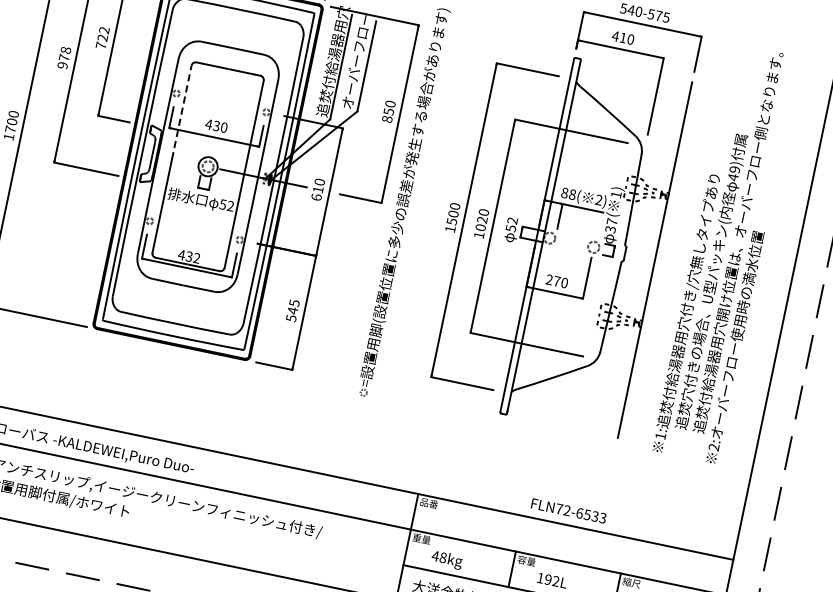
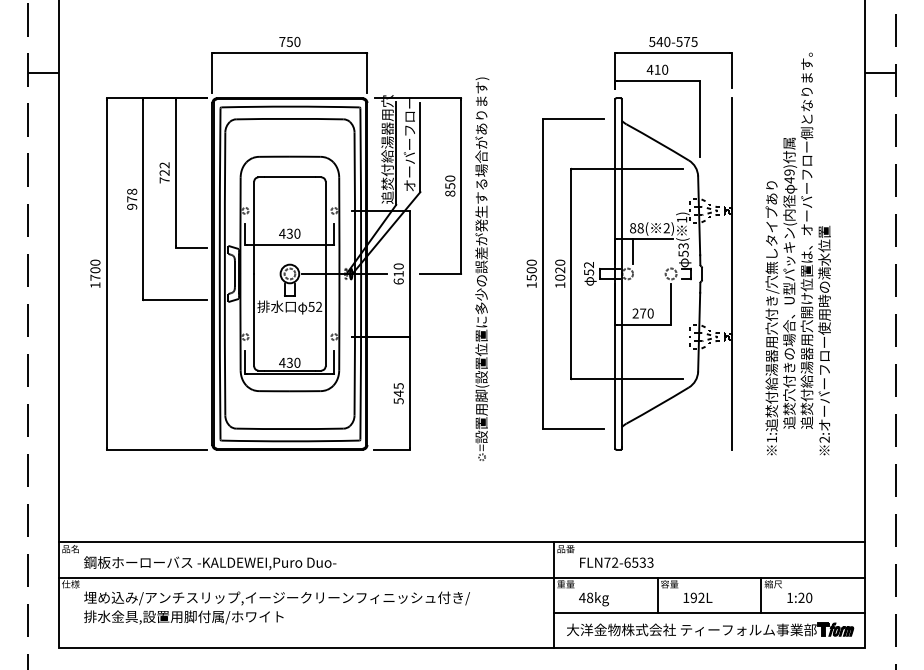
line: (182, 112) -> (254, 227), dashed -> solid
text: (611, 225) -> (683, 249), 37 -> 53
text: (197, 257) -> (297, 362), 432 -> 430
text: (568, 510) -> (616, 562), moved

